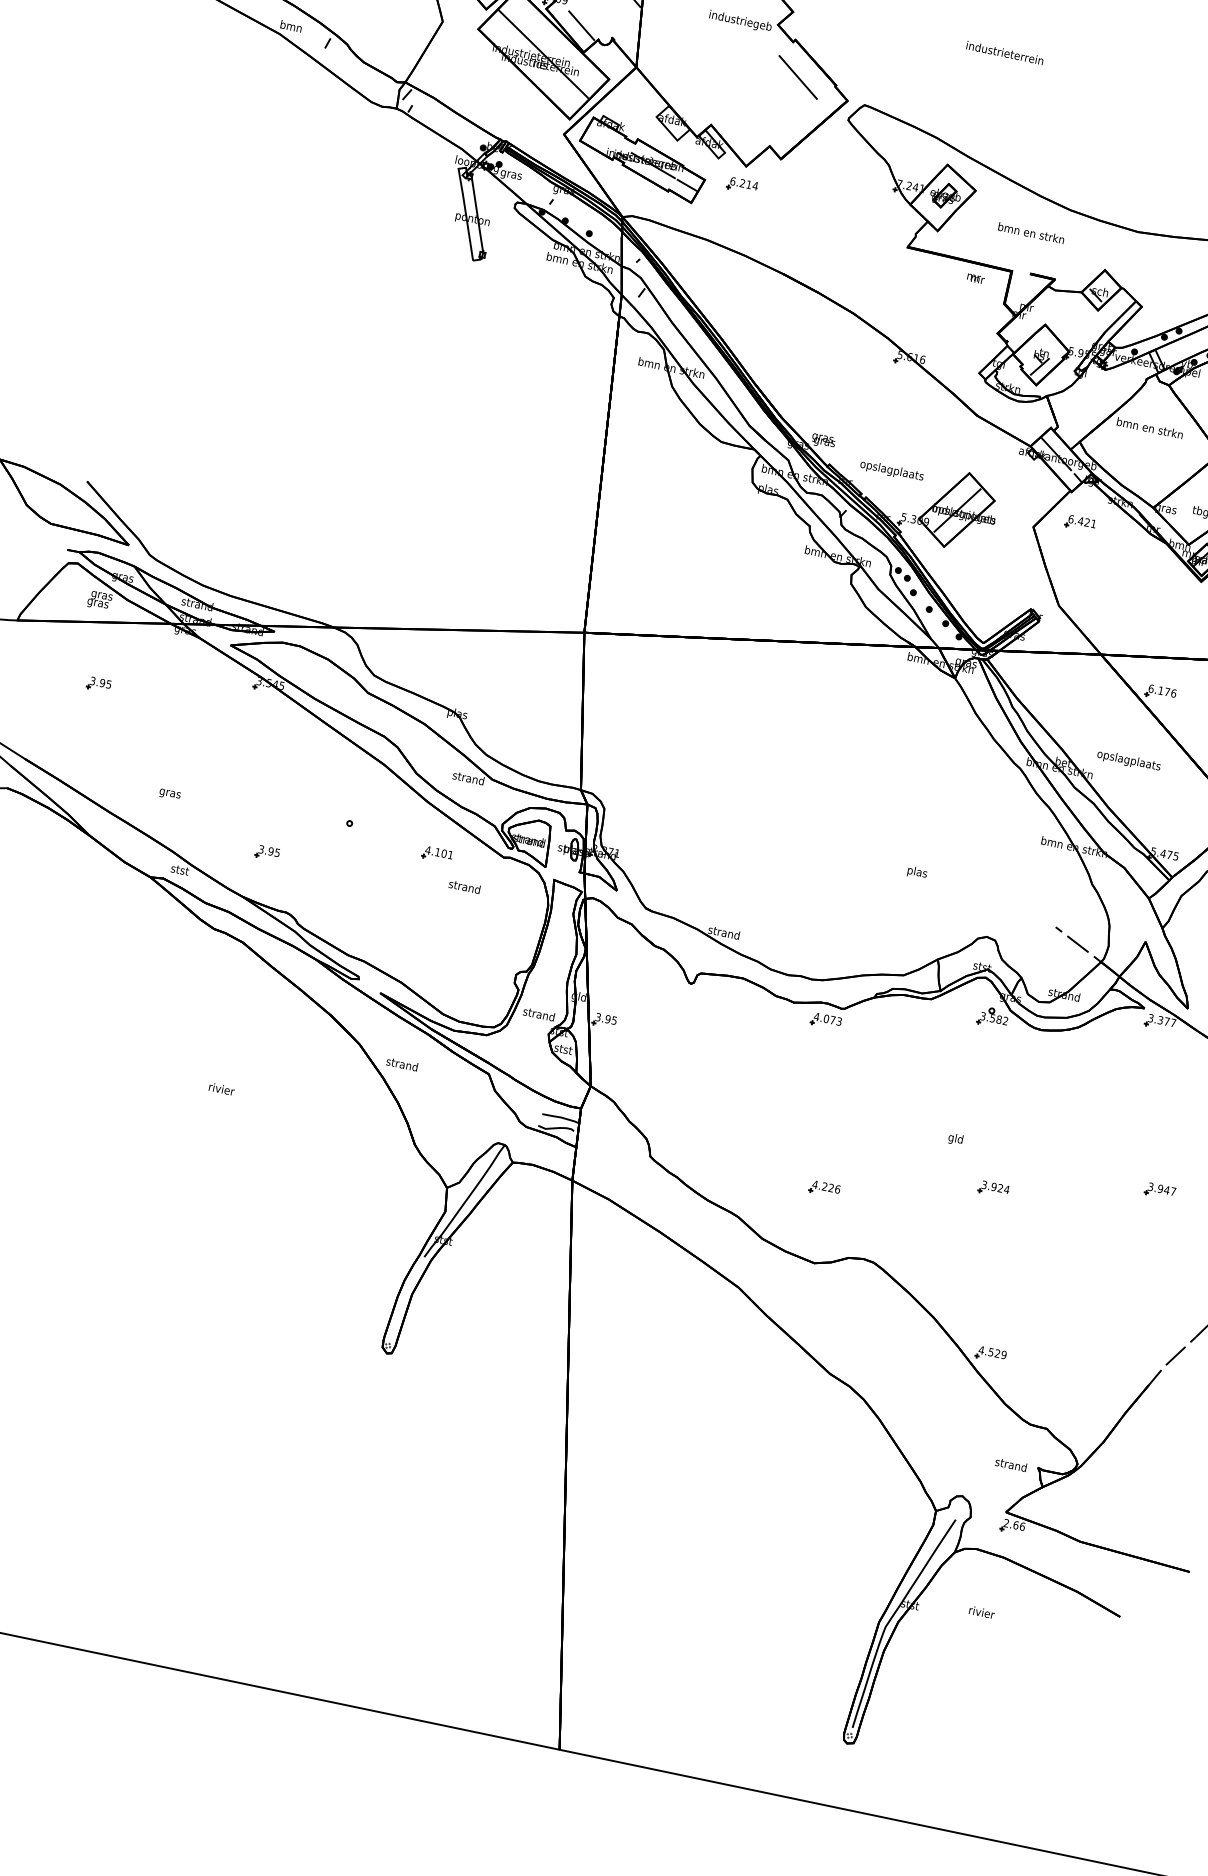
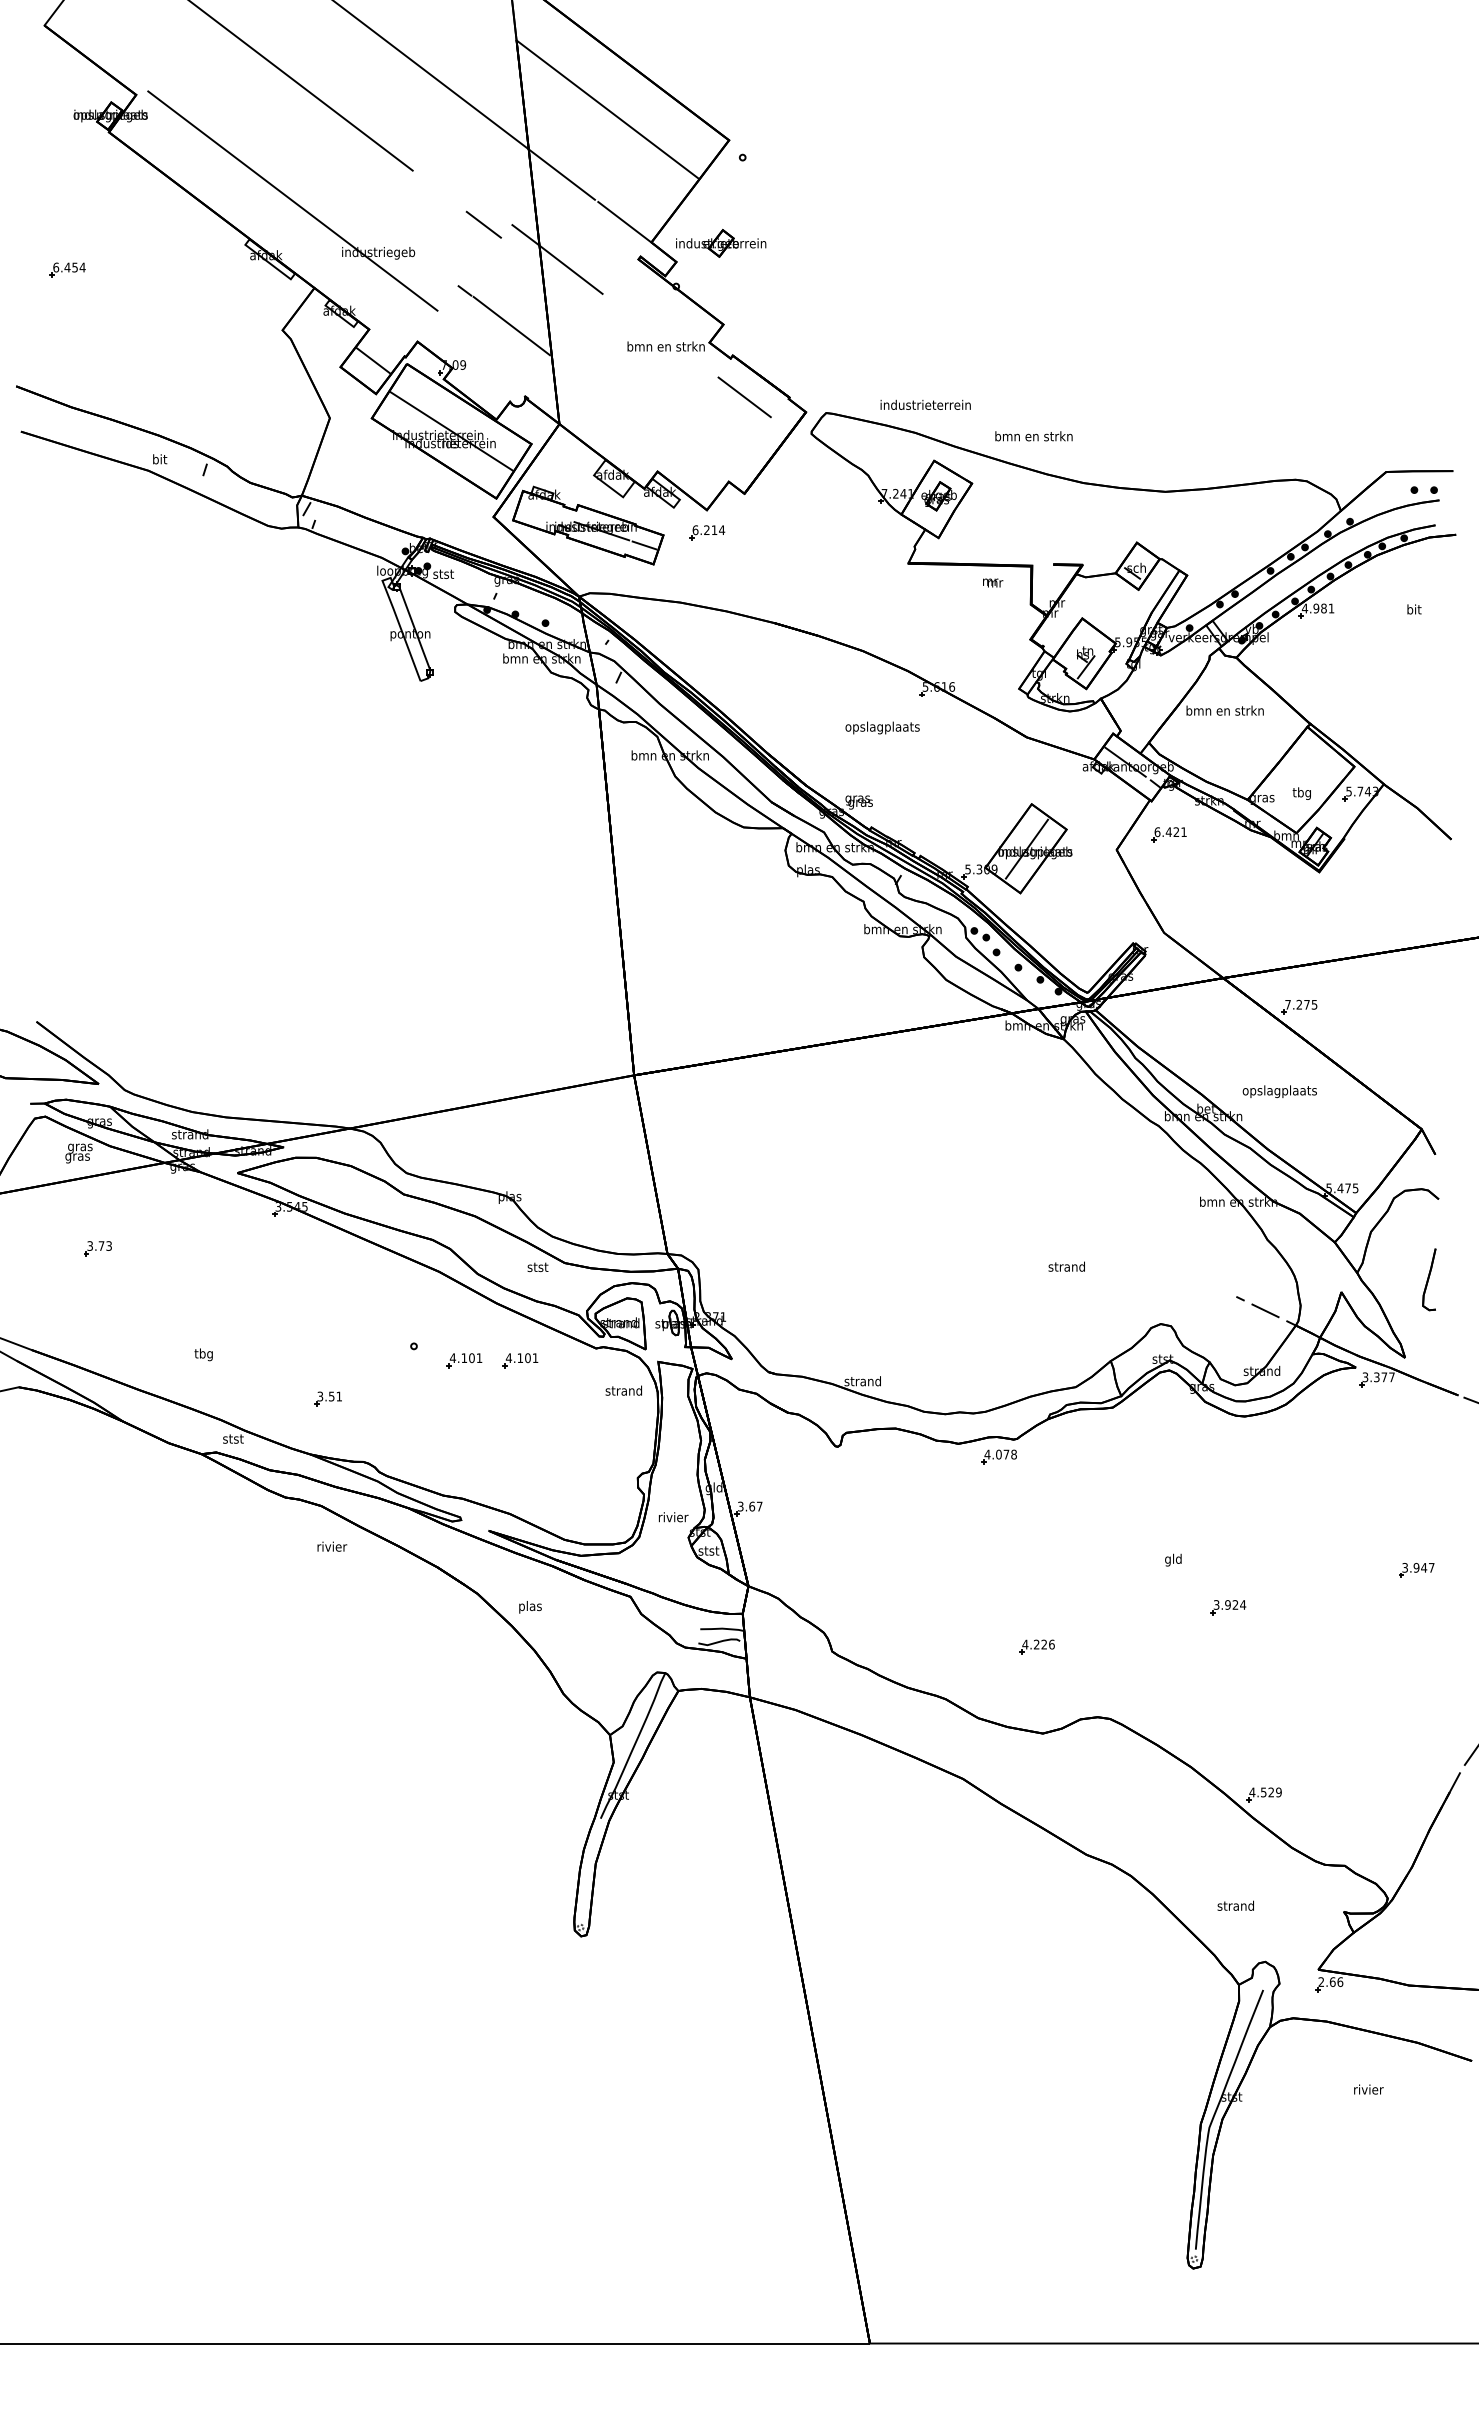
text: (739, 21) -> (665, 347), industriegeb -> bmn en strkn
line: (581, 25) -> (487, 389), removed
text: (290, 26) -> (159, 459), bmn -> bit
text: (1004, 52) -> (925, 404), moved
text: (511, 175) -> (443, 575), gras -> stst
text: (1030, 233) -> (1033, 436), moved
text: (891, 470) -> (882, 727), moved
text: (105, 683) -> (104, 1245), 3.95 -> 3.73
text: (1162, 690) -> (1301, 1004), 6.176 -> 7.275
text: (468, 778) -> (537, 1267), strand -> stst
text: (169, 793) -> (203, 1354), gras -> tbg
part: (390, 844) -> (464, 1360), added
text: (273, 851) -> (334, 1396), 3.95 -> 3.51
text: (916, 872) -> (1066, 1267), plas -> strand
text: (464, 886) -> (623, 1390), moved
text: (538, 1014) -> (672, 1517), strand -> rivier
part: (992, 1017) -> (1186, 1413), removed
text: (610, 1019) -> (755, 1506), 3.95 -> 3.67
text: (838, 1021) -> (1013, 1454), 4.073 -> 4.078
text: (402, 1065) -> (530, 1607), strand -> plas
text: (222, 1089) -> (332, 1546), moved
text: (1010, 1464) -> (1235, 1905), moved
text: (981, 1612) -> (1368, 2089), moved

